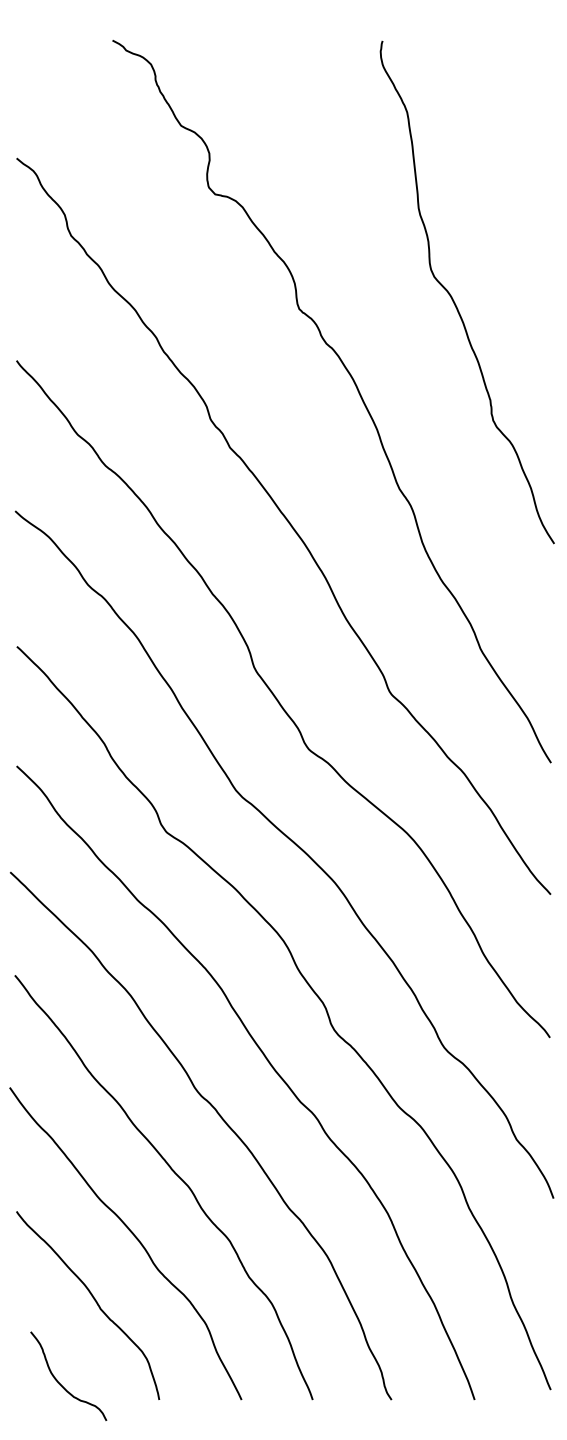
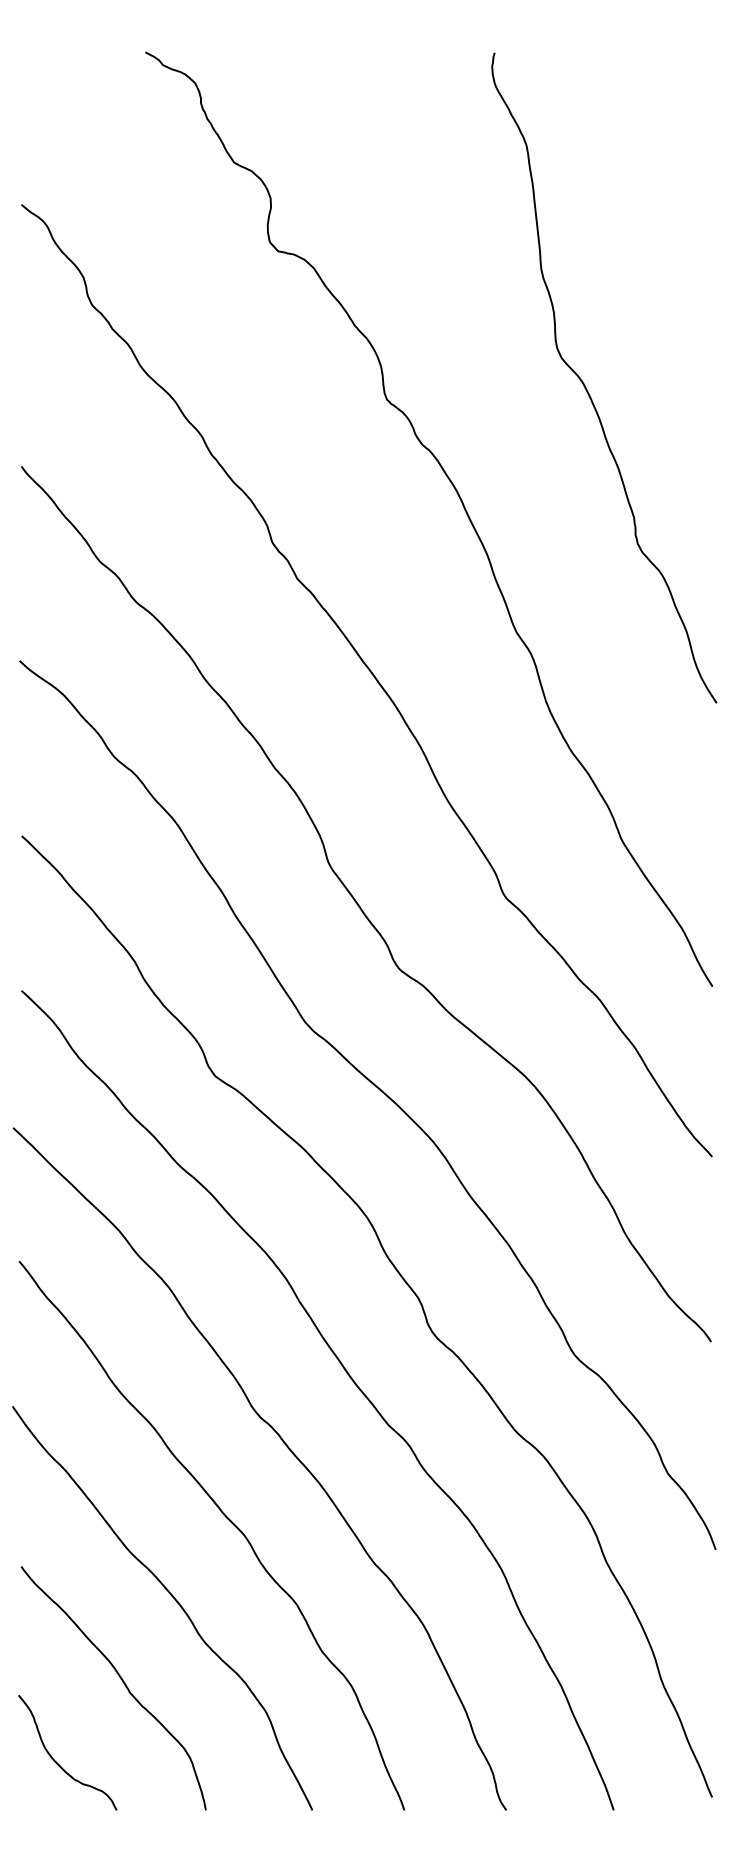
curve: (60, 1383) -> (57, 1762), moved

